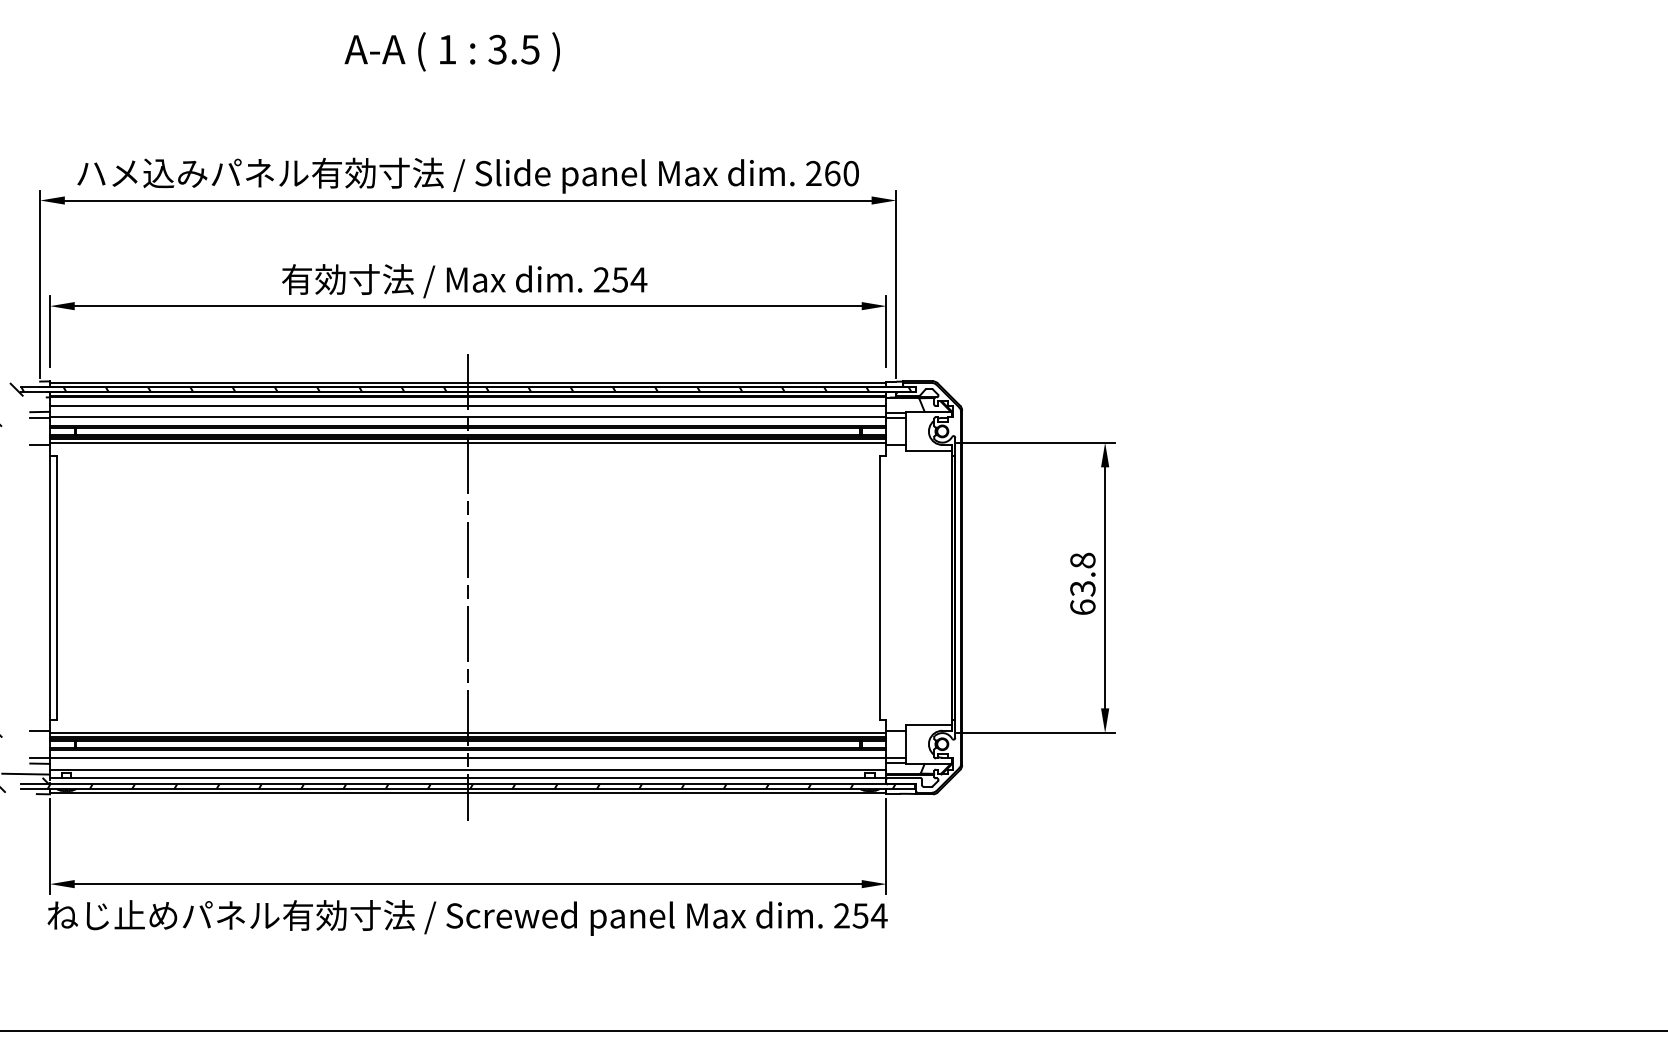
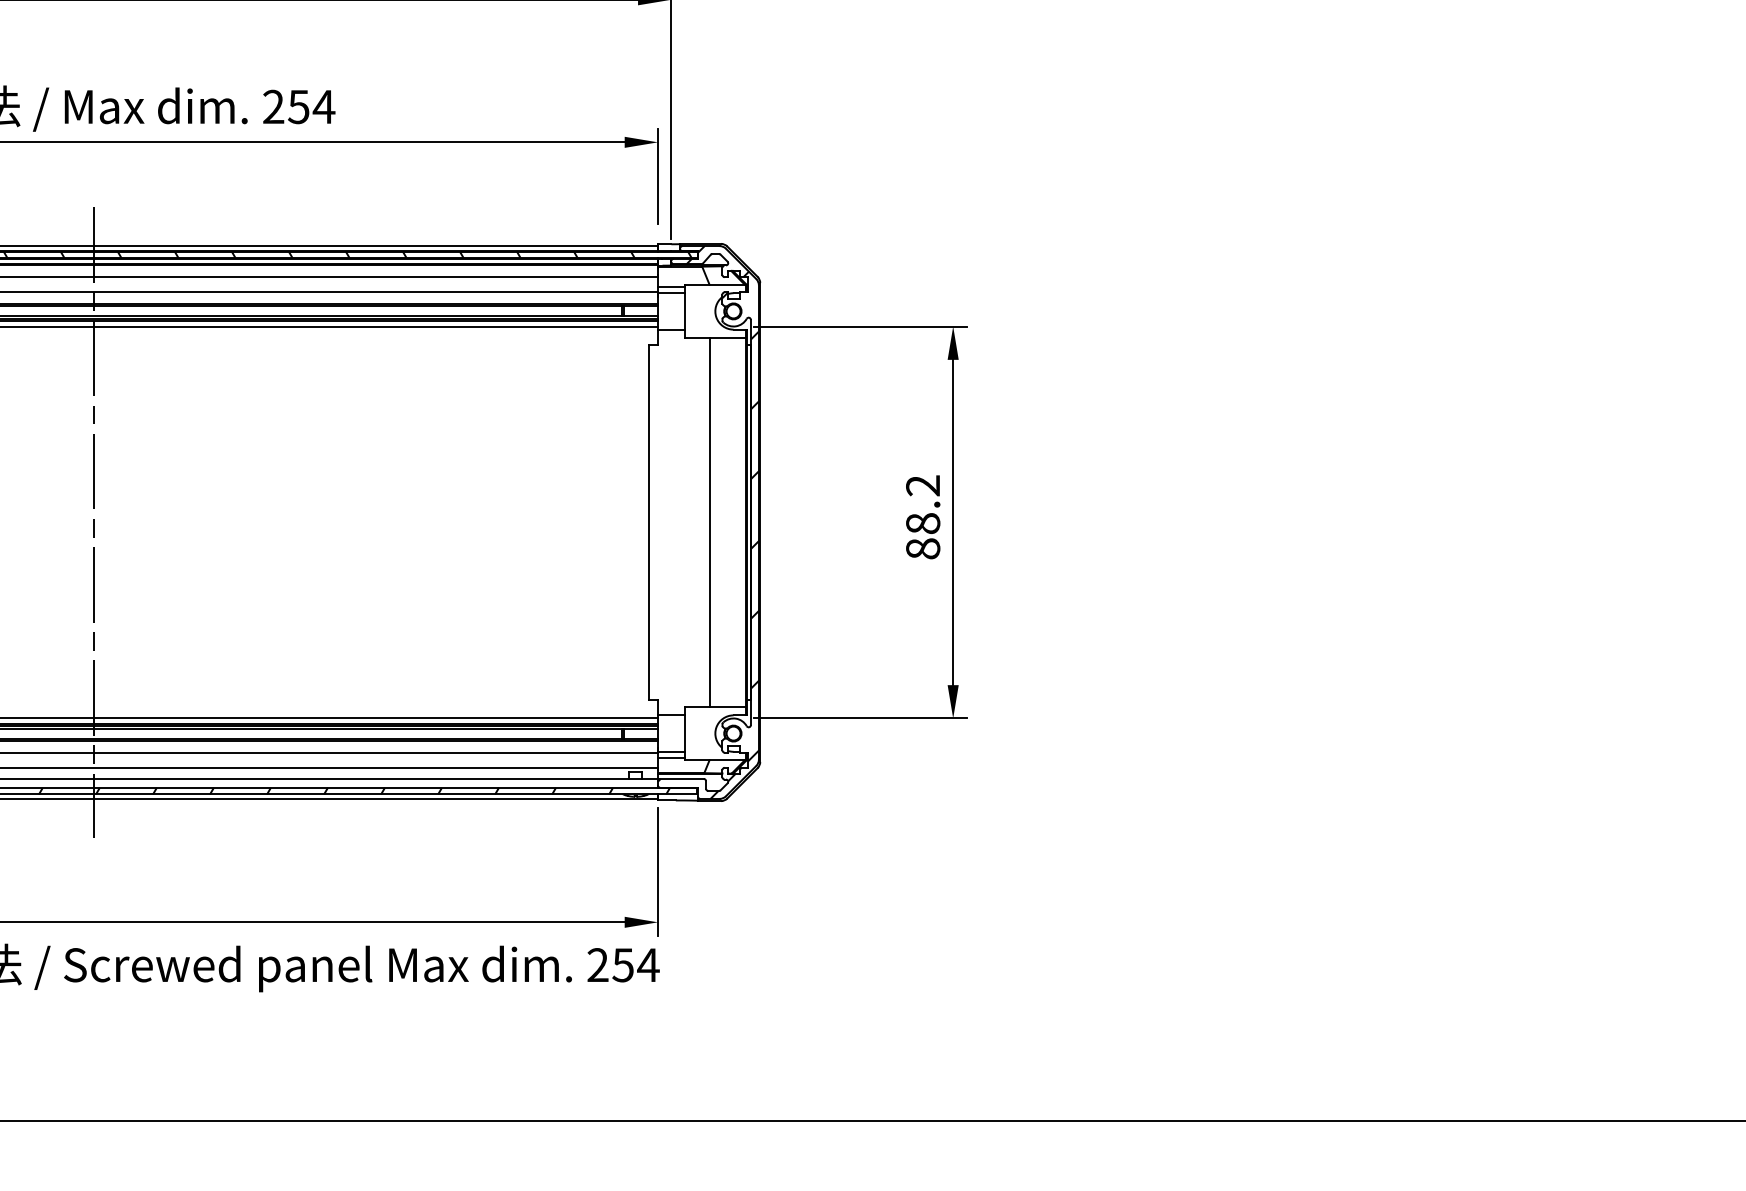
text: (1082, 583) -> (922, 516), 63.8 -> 88.2
hatch: (923, 587) -> (708, 522), added
line: (925, 587) -> (710, 522), added

